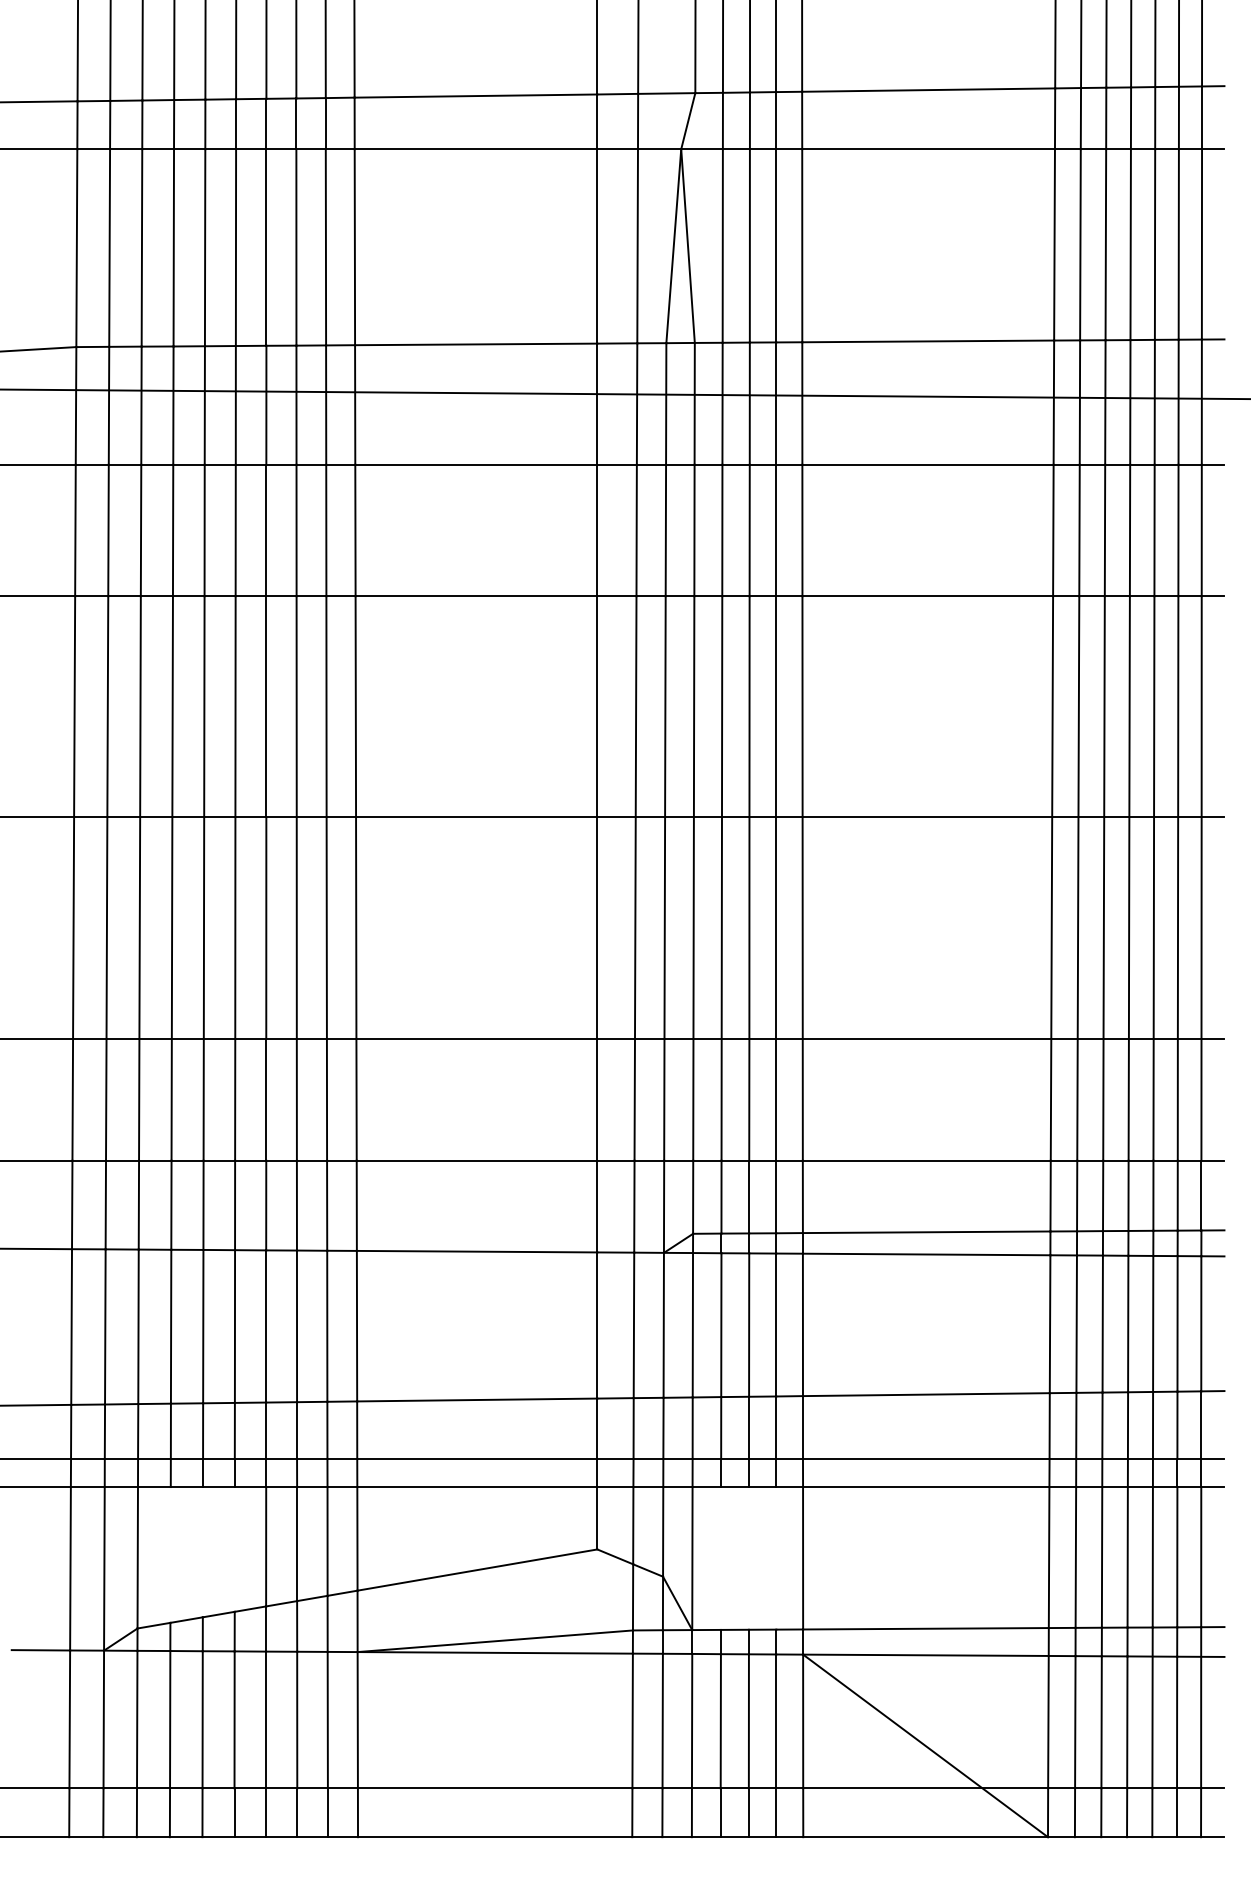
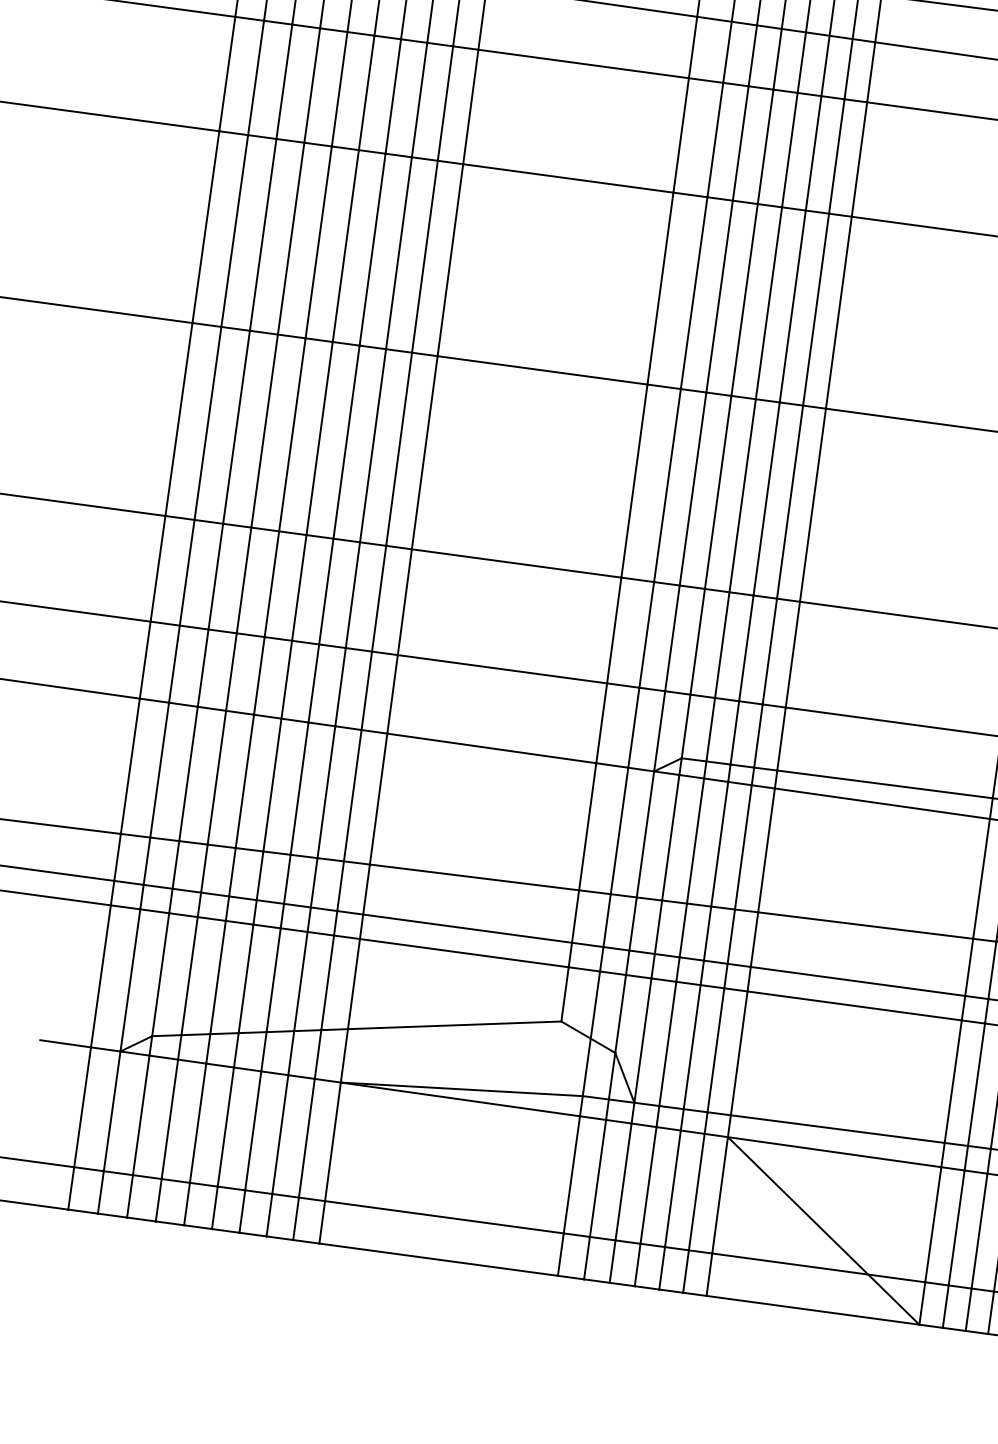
line: (234, 1549) -> (245, 978), added
line: (202, 1552) -> (217, 977), added
line: (170, 1554) -> (189, 975), added
line: (720, 1558) -> (667, 1043), added
line: (748, 1558) -> (691, 1047), added
line: (776, 1558) -> (716, 1050), added

